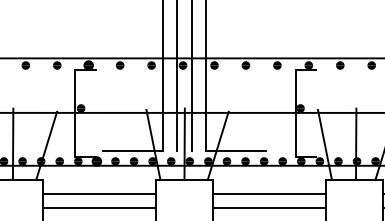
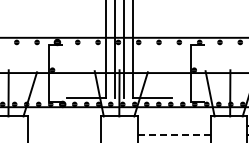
line: (99, 194) -> (64, 125), removed
line: (268, 194) -> (173, 125), removed
line: (99, 207) -> (64, 134), removed
line: (269, 207) -> (174, 134), solid -> dashed

